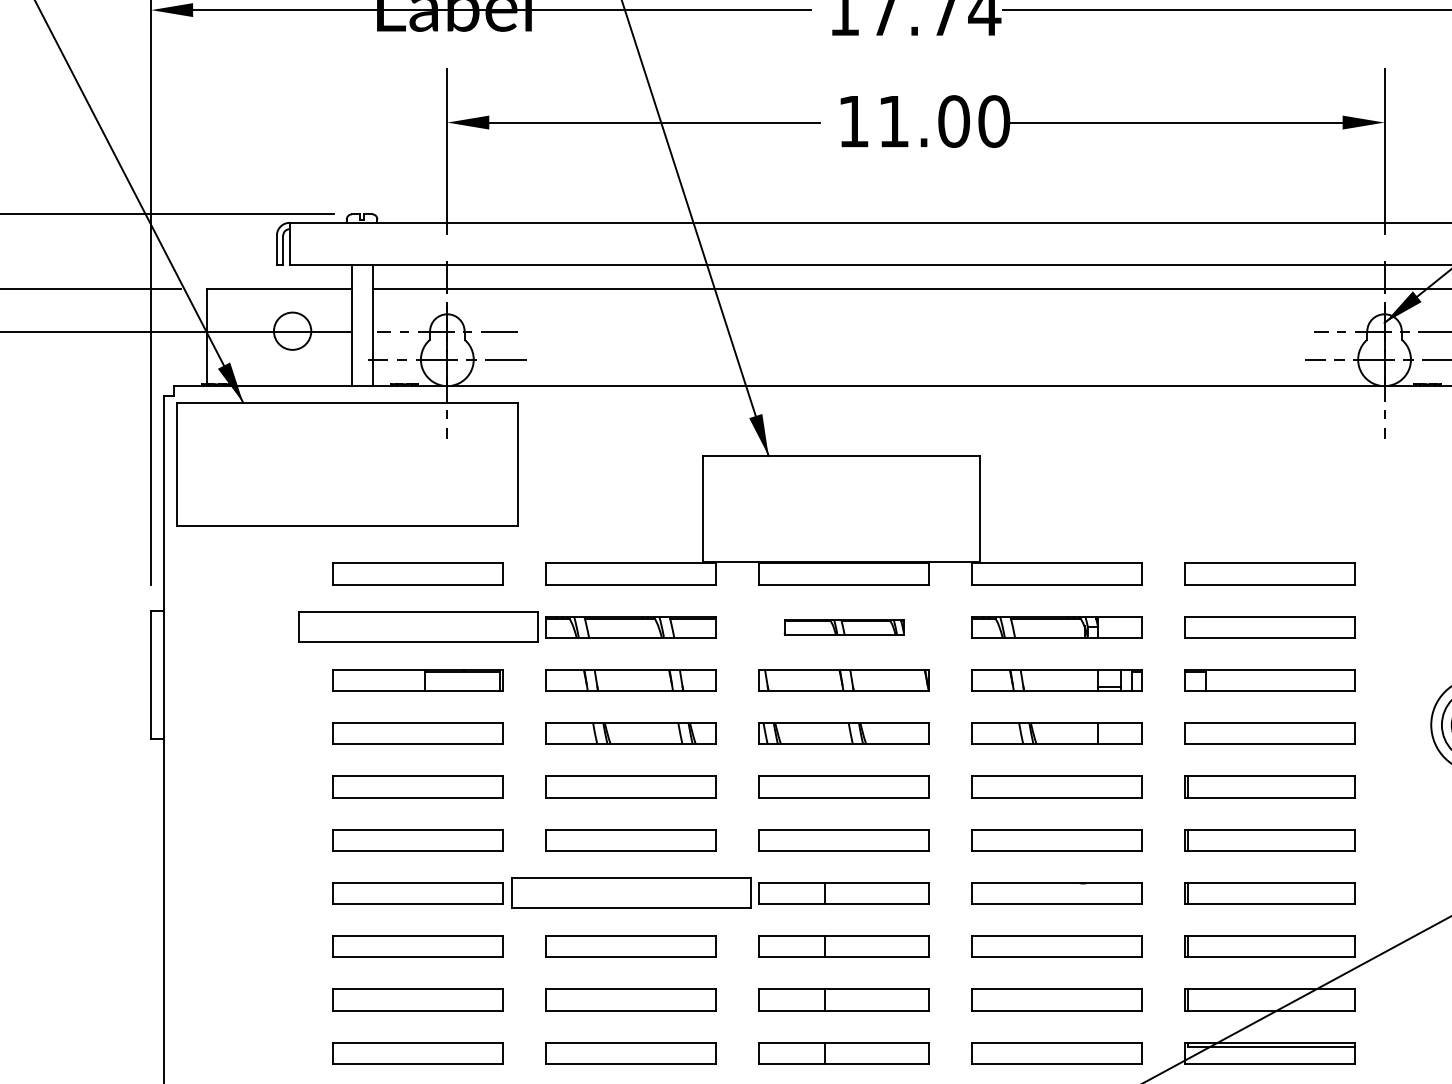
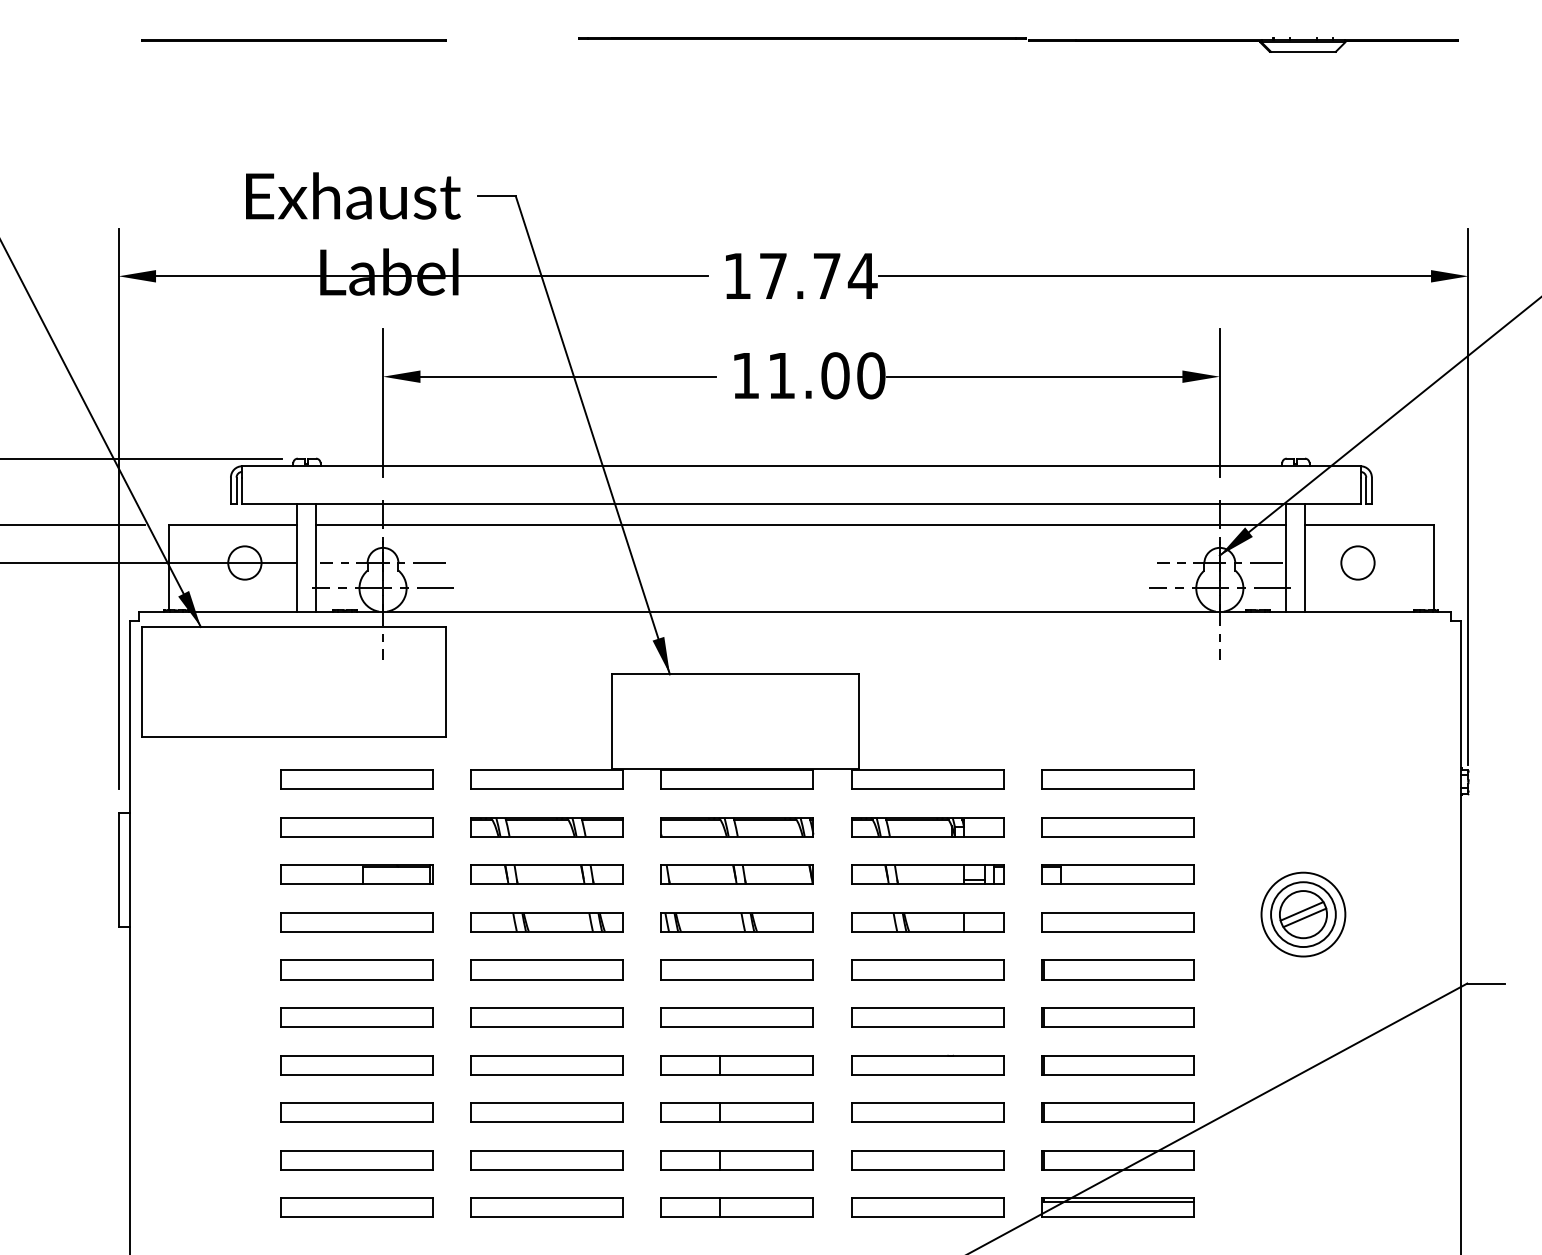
part: (417, 627) -> (356, 827), size x0.71
part: (844, 627) -> (737, 827), size x1.43
part: (630, 894) -> (546, 1065), size x0.71

